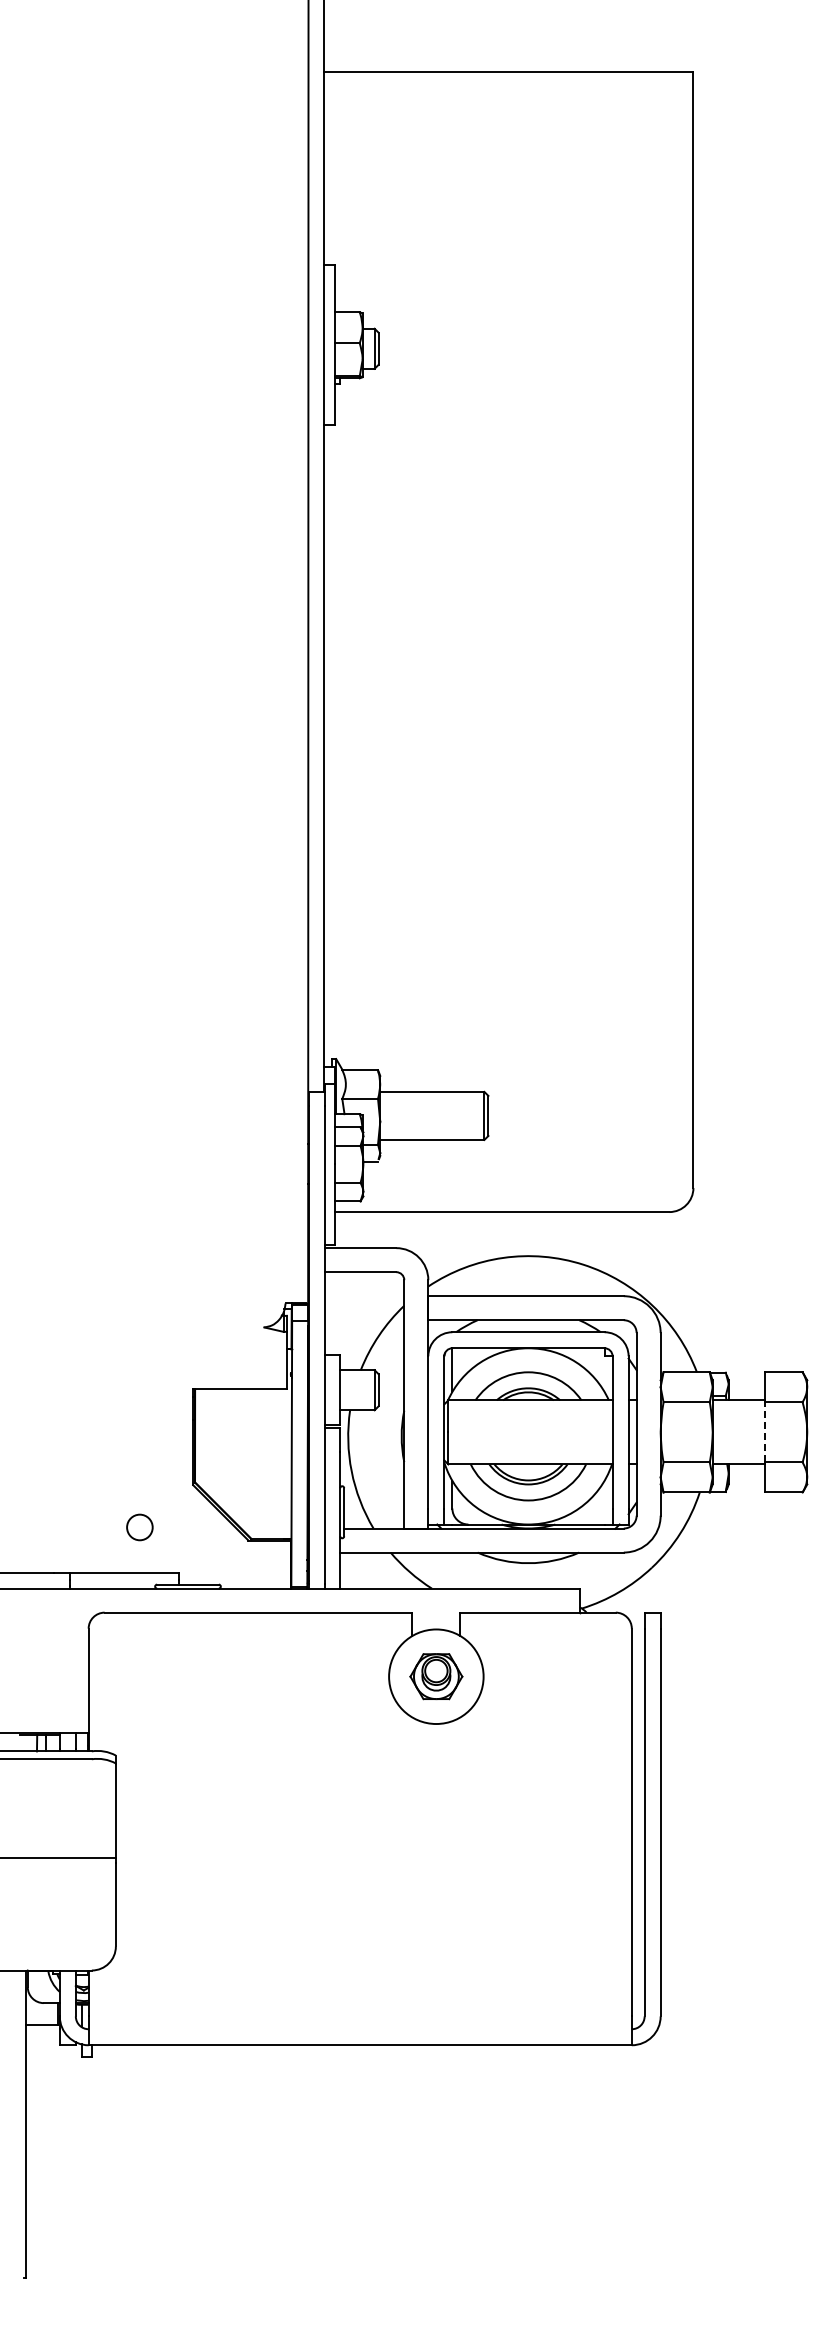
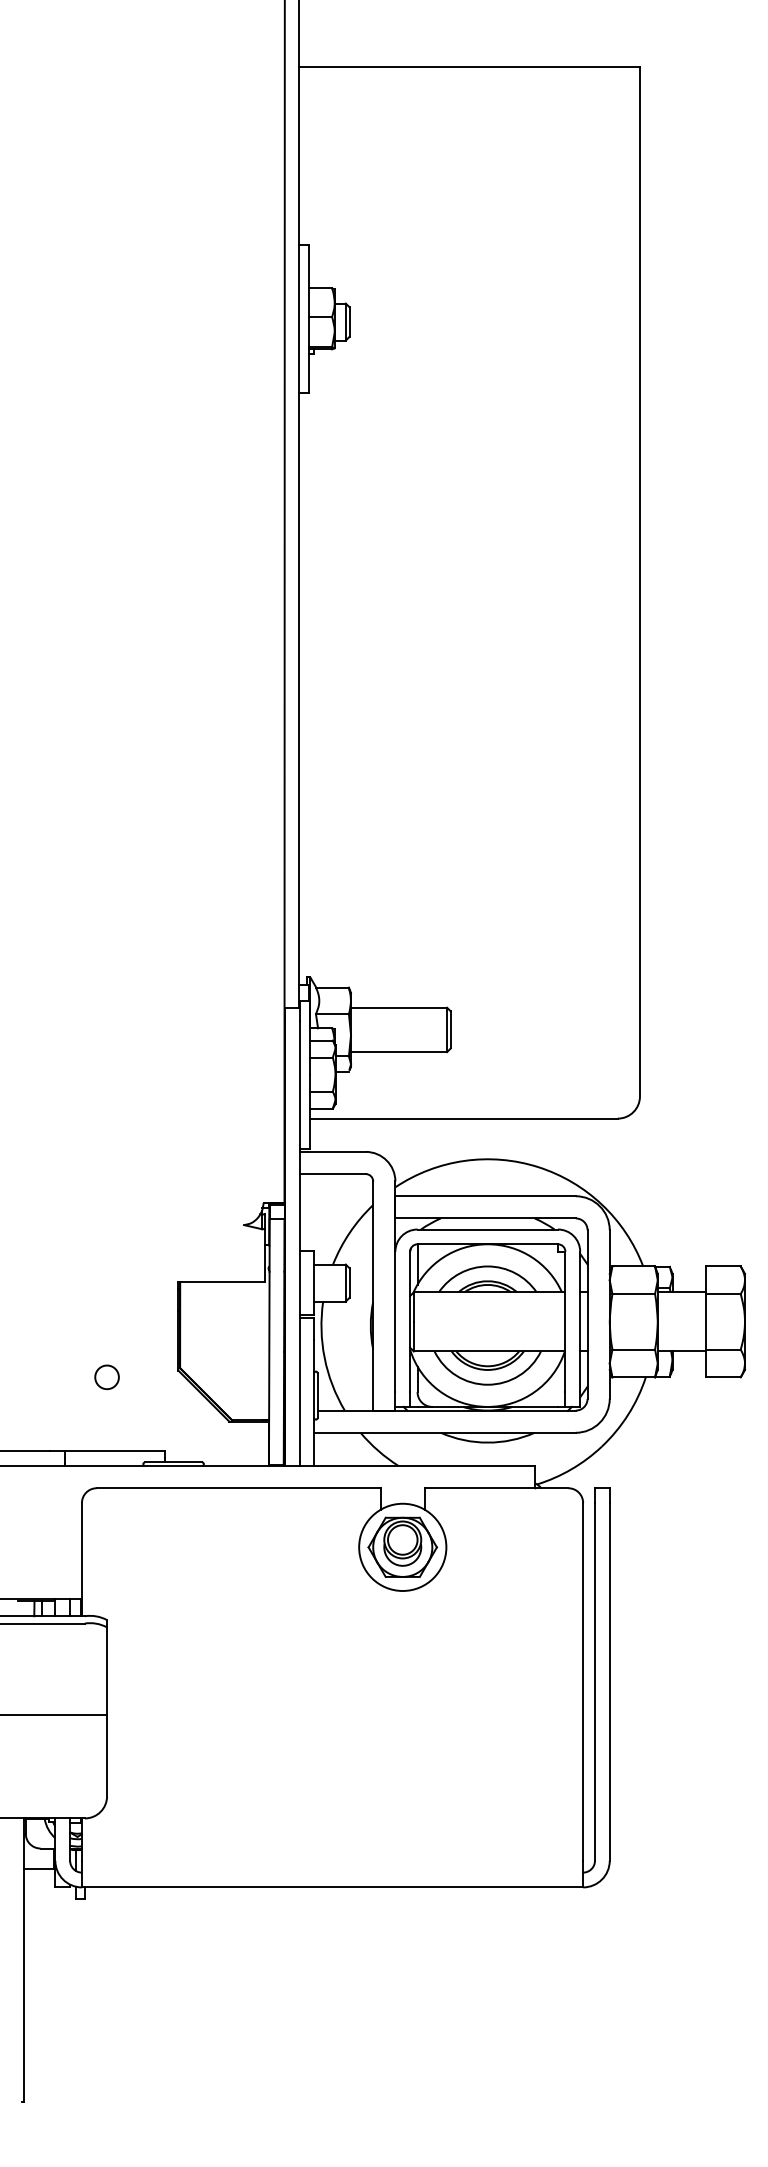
line: (764, 1431) -> (705, 1321), dashed -> solid
circle: (139, 1527) -> (106, 1377), moved
part: (436, 1676) -> (402, 1547), size x1.43

